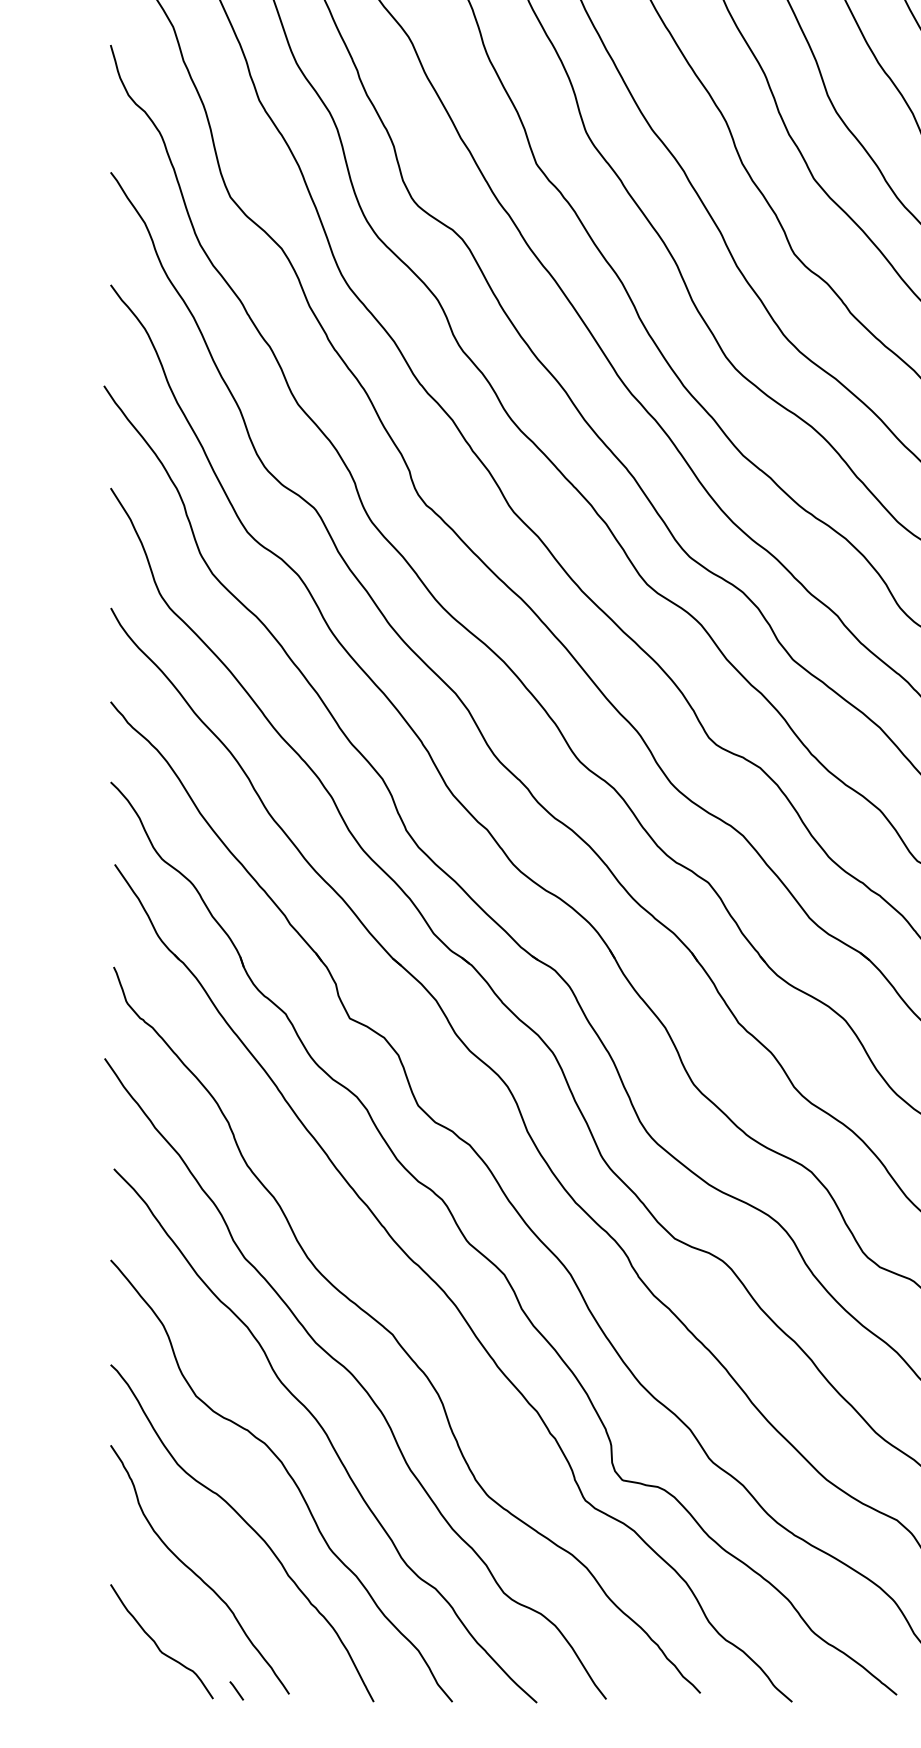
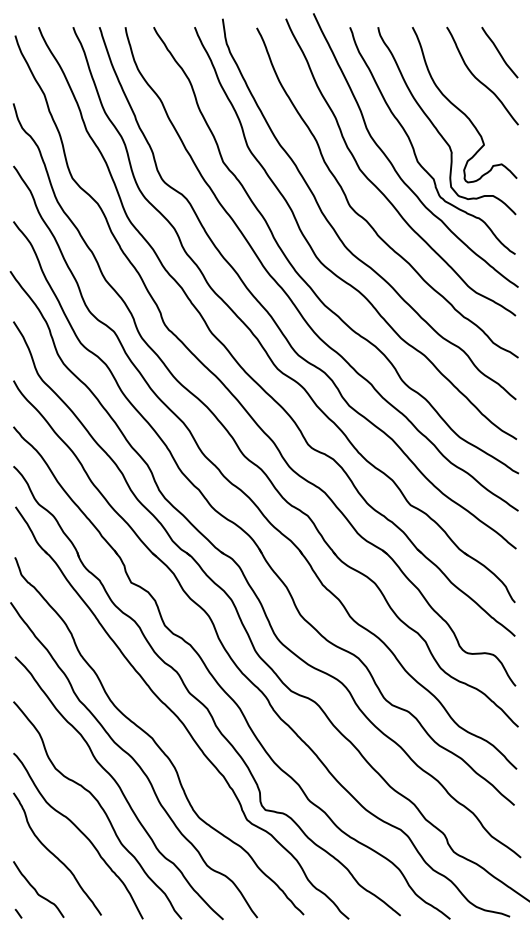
line: (236, 1690) -> (18, 913), moved

